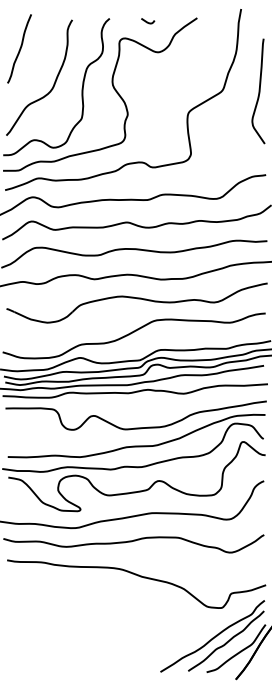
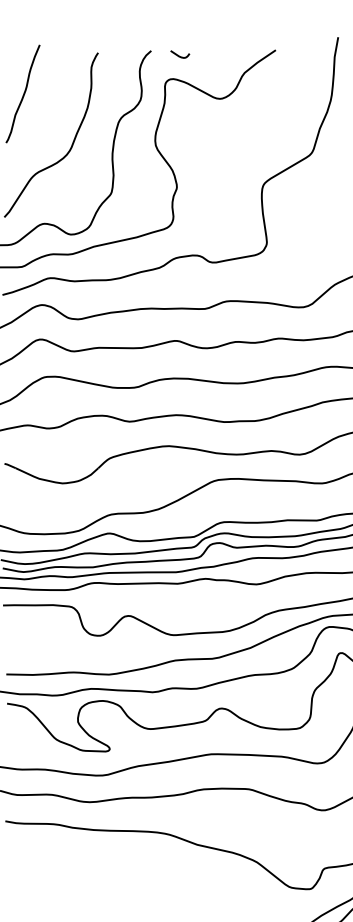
curve: (147, 21) -> (179, 55), moved

